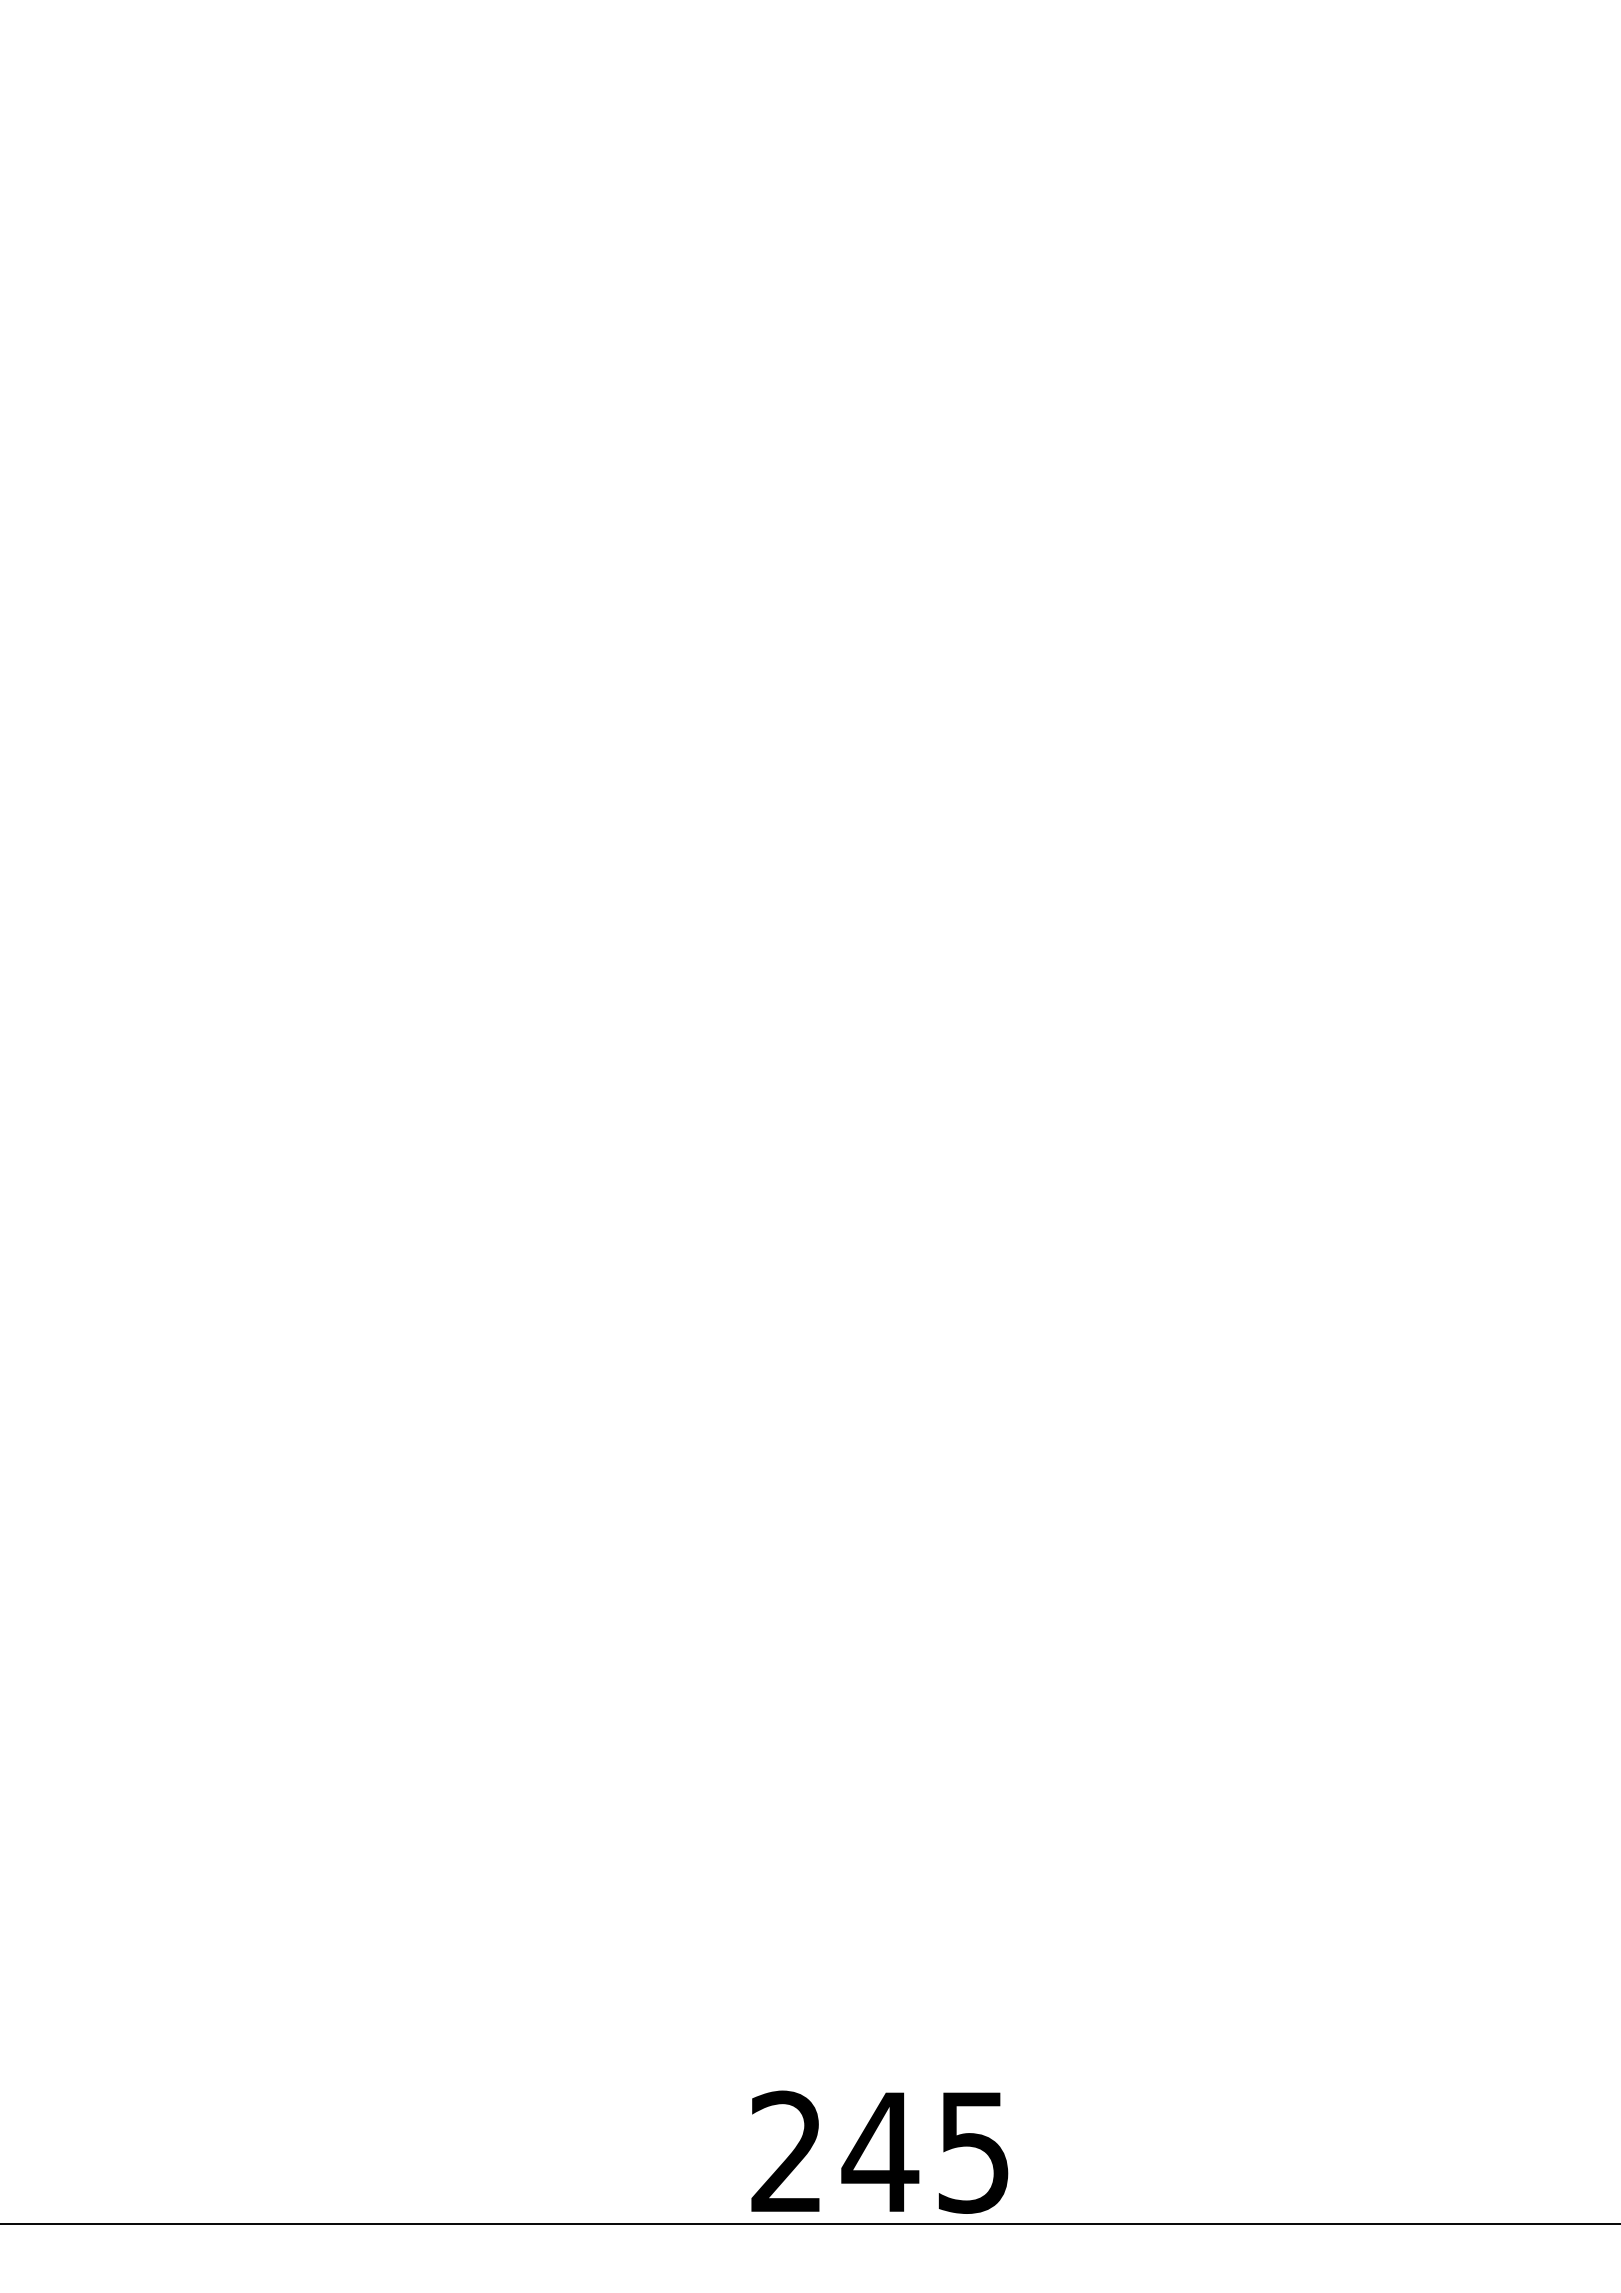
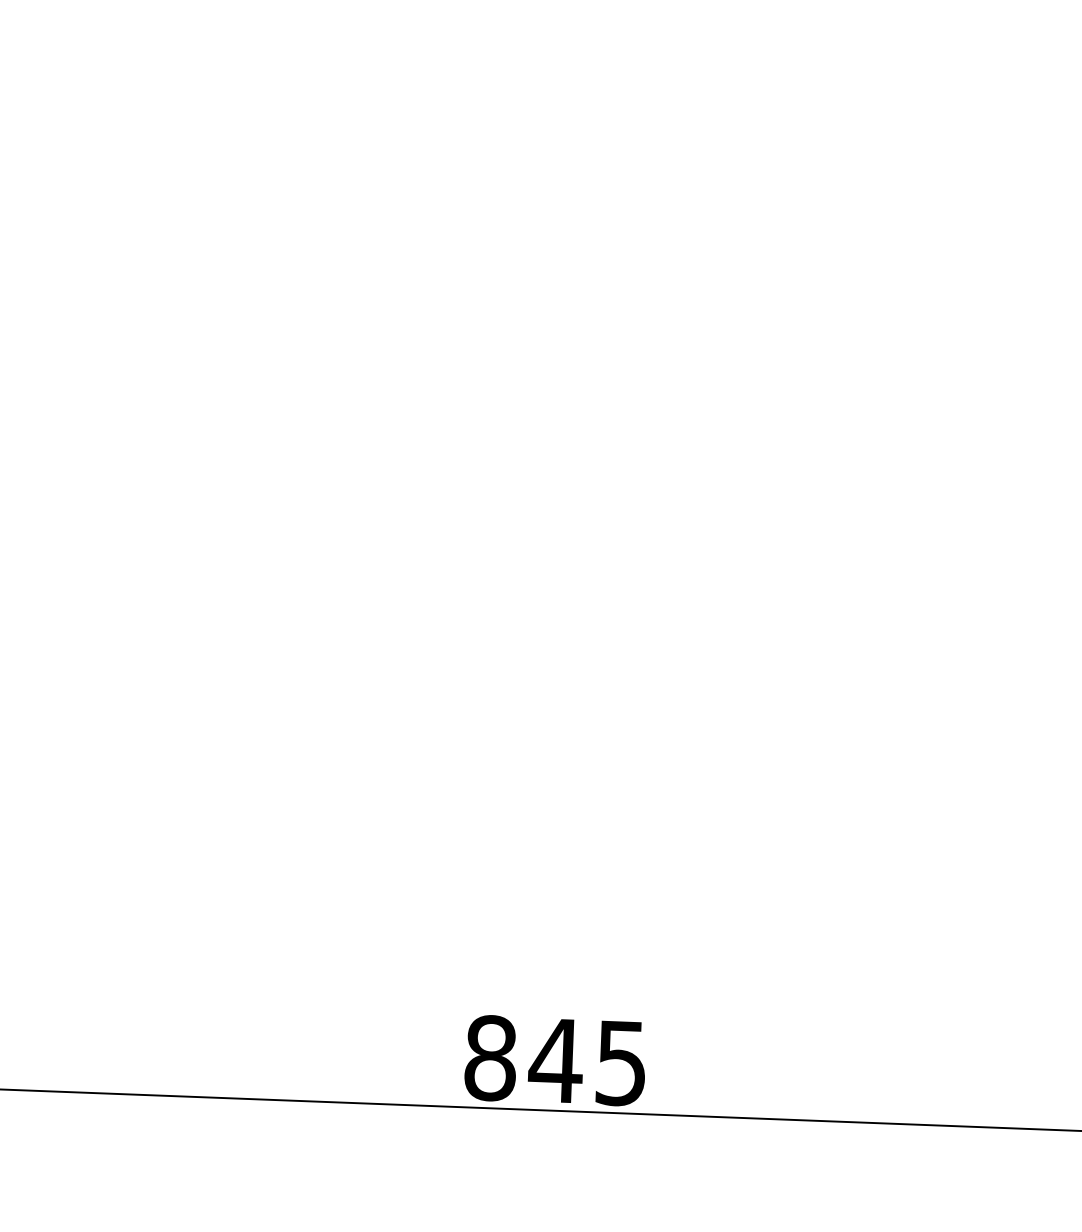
text: (787, 2151) -> (491, 1057), 245 -> 845

